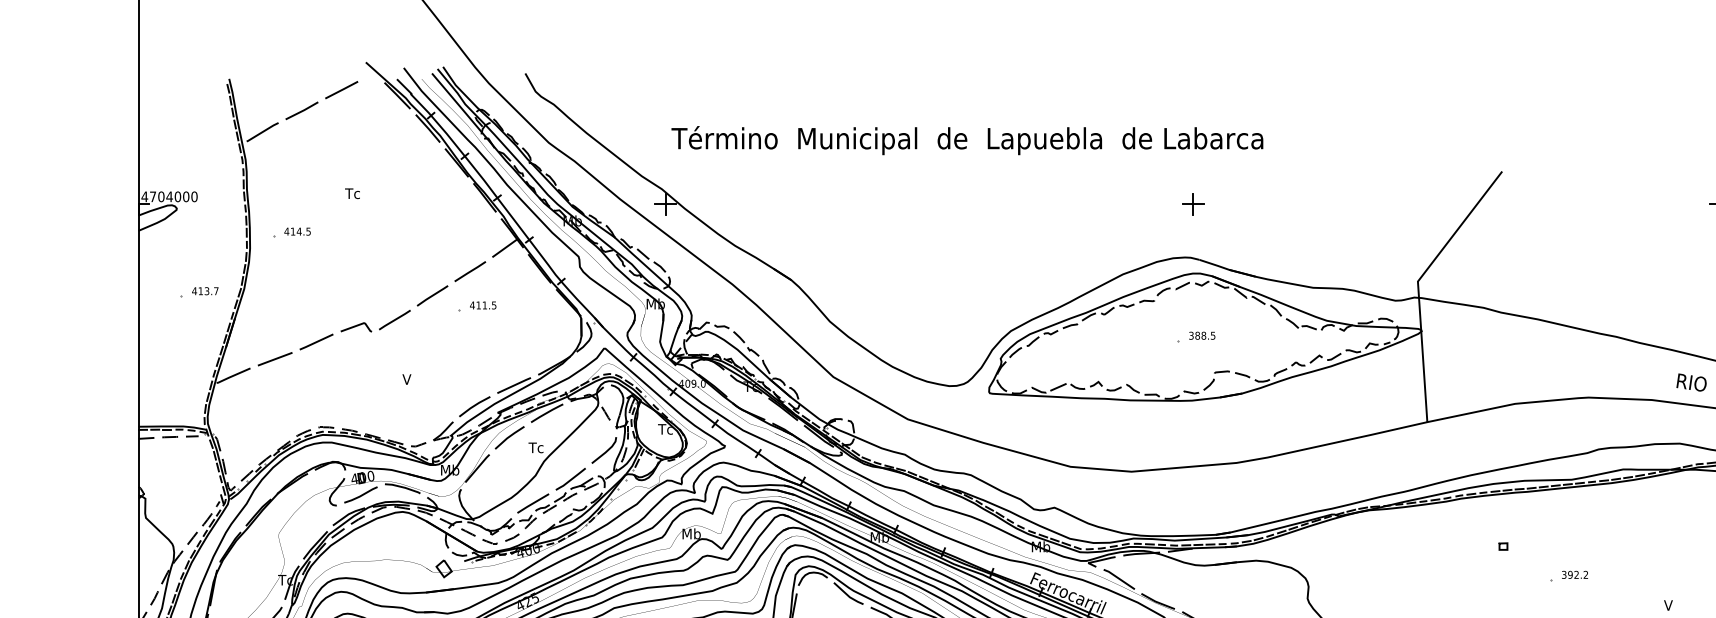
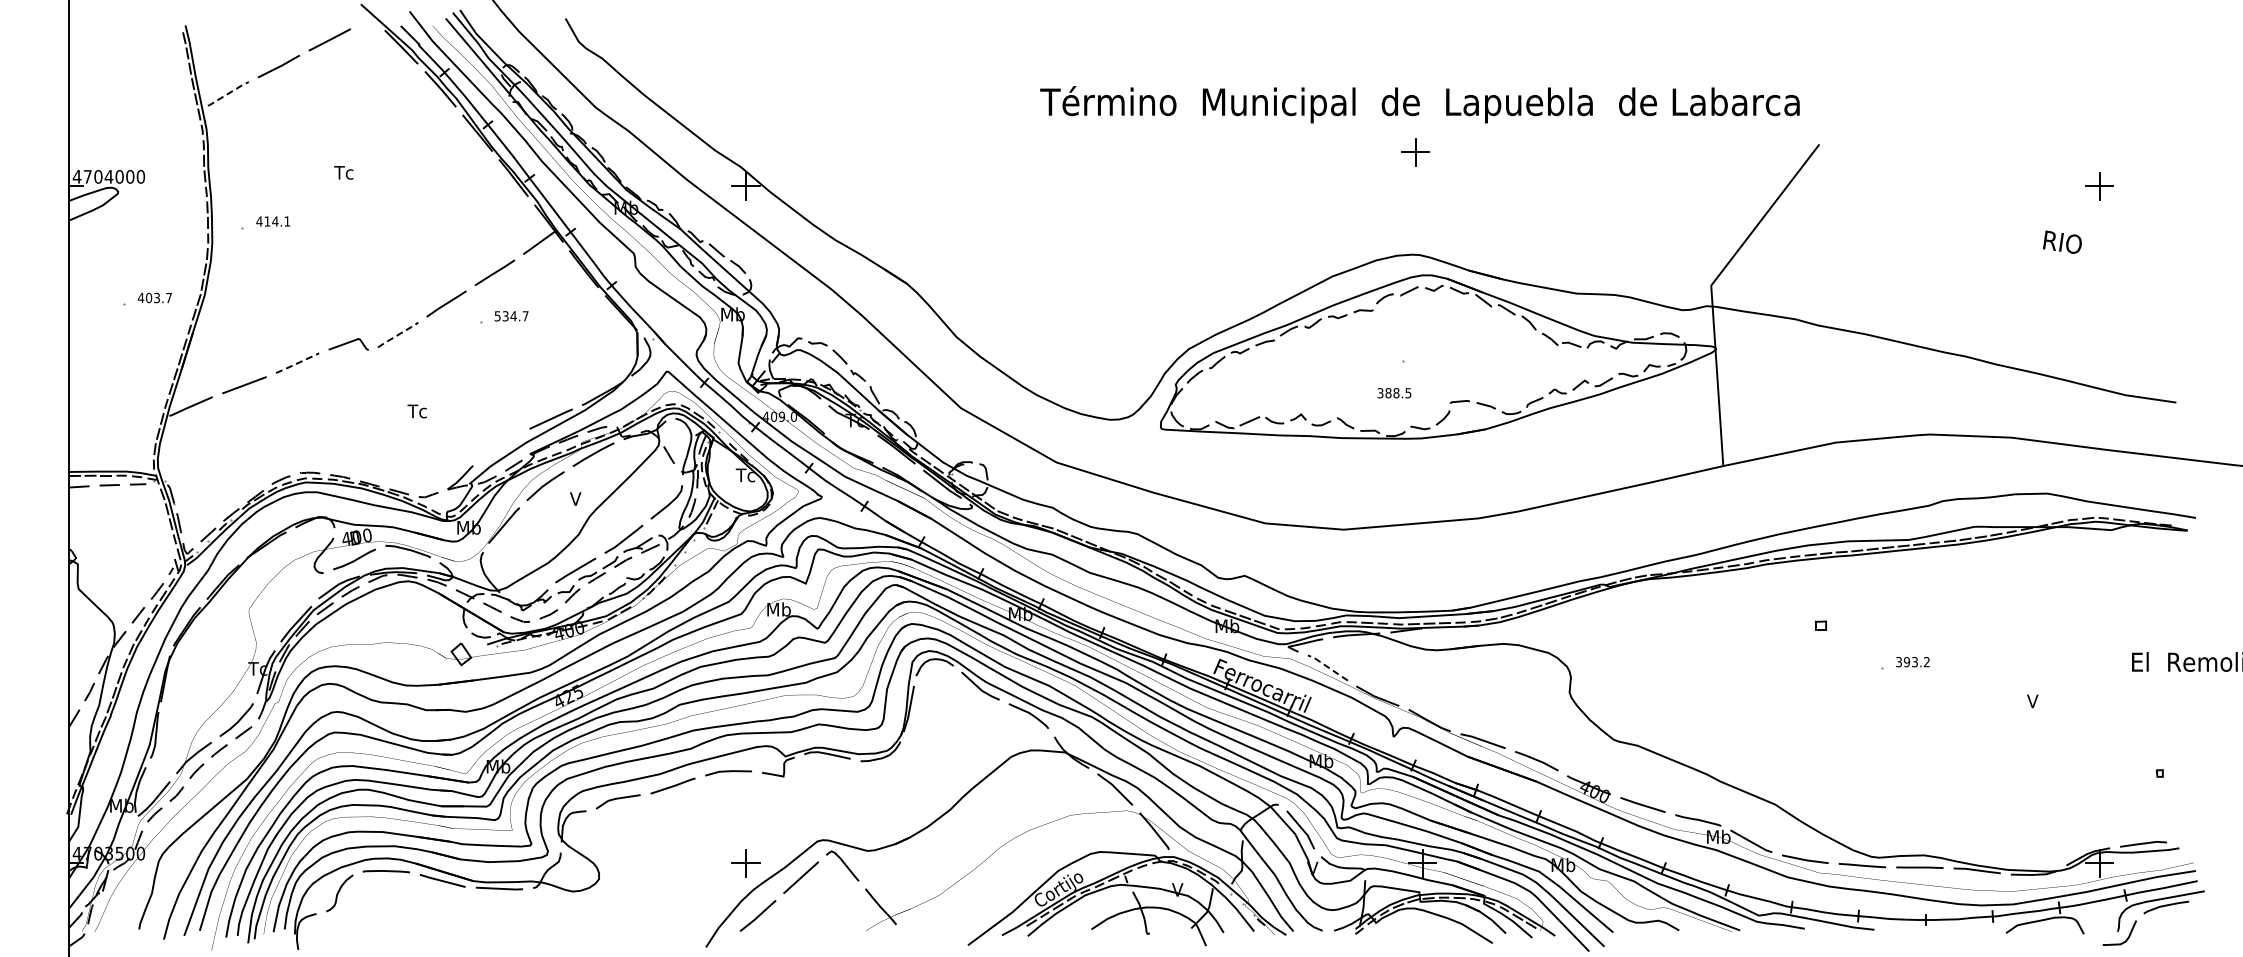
line: (262, 131) -> (228, 93), solid -> dashed
text: (967, 140) -> (1419, 104), moved
part: (1192, 204) -> (1415, 152), moved
text: (308, 231) -> (287, 221), 414.5 -> 414.1
text: (201, 290) -> (149, 297), 413.7 -> 403.7
text: (483, 305) -> (511, 316), 411.5 -> 534.7
line: (395, 319) -> (398, 334), solid -> dashed
text: (1202, 336) -> (1394, 393), moved
line: (316, 342) -> (297, 363), solid -> dashed
text: (409, 379) -> (416, 411), V -> Tc
text: (1691, 381) -> (2062, 241), moved
line: (474, 406) -> (500, 445), removed
text: (535, 447) -> (578, 498), Tc -> V
text: (1576, 575) -> (1914, 662), 392.2 -> 393.2
line: (1119, 579) -> (1328, 667), solid -> dashed

